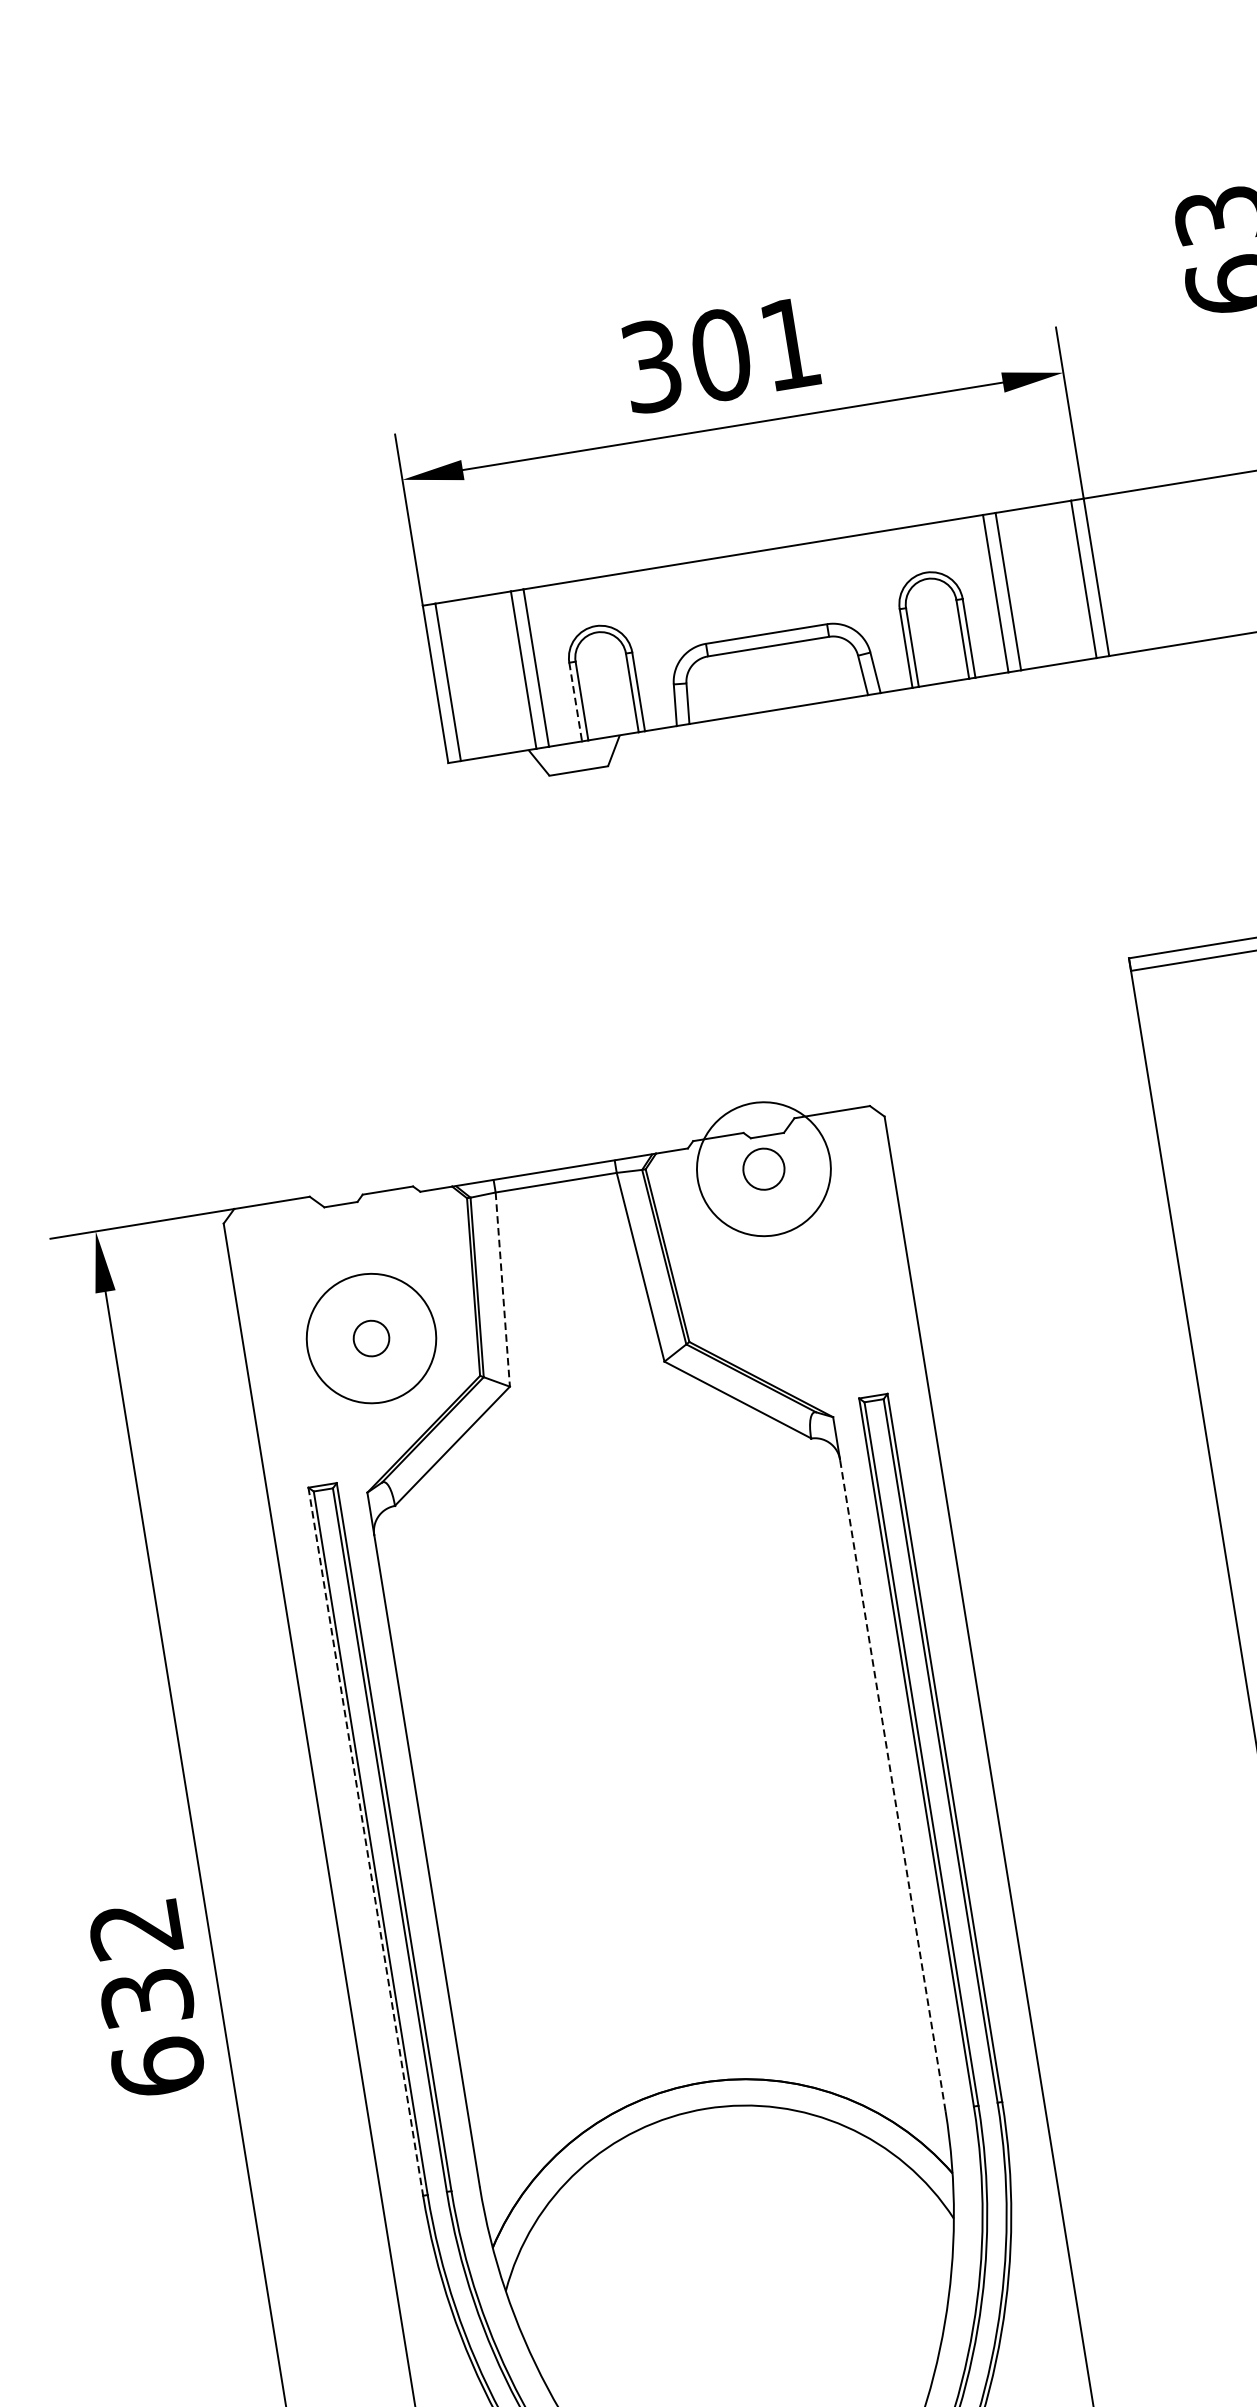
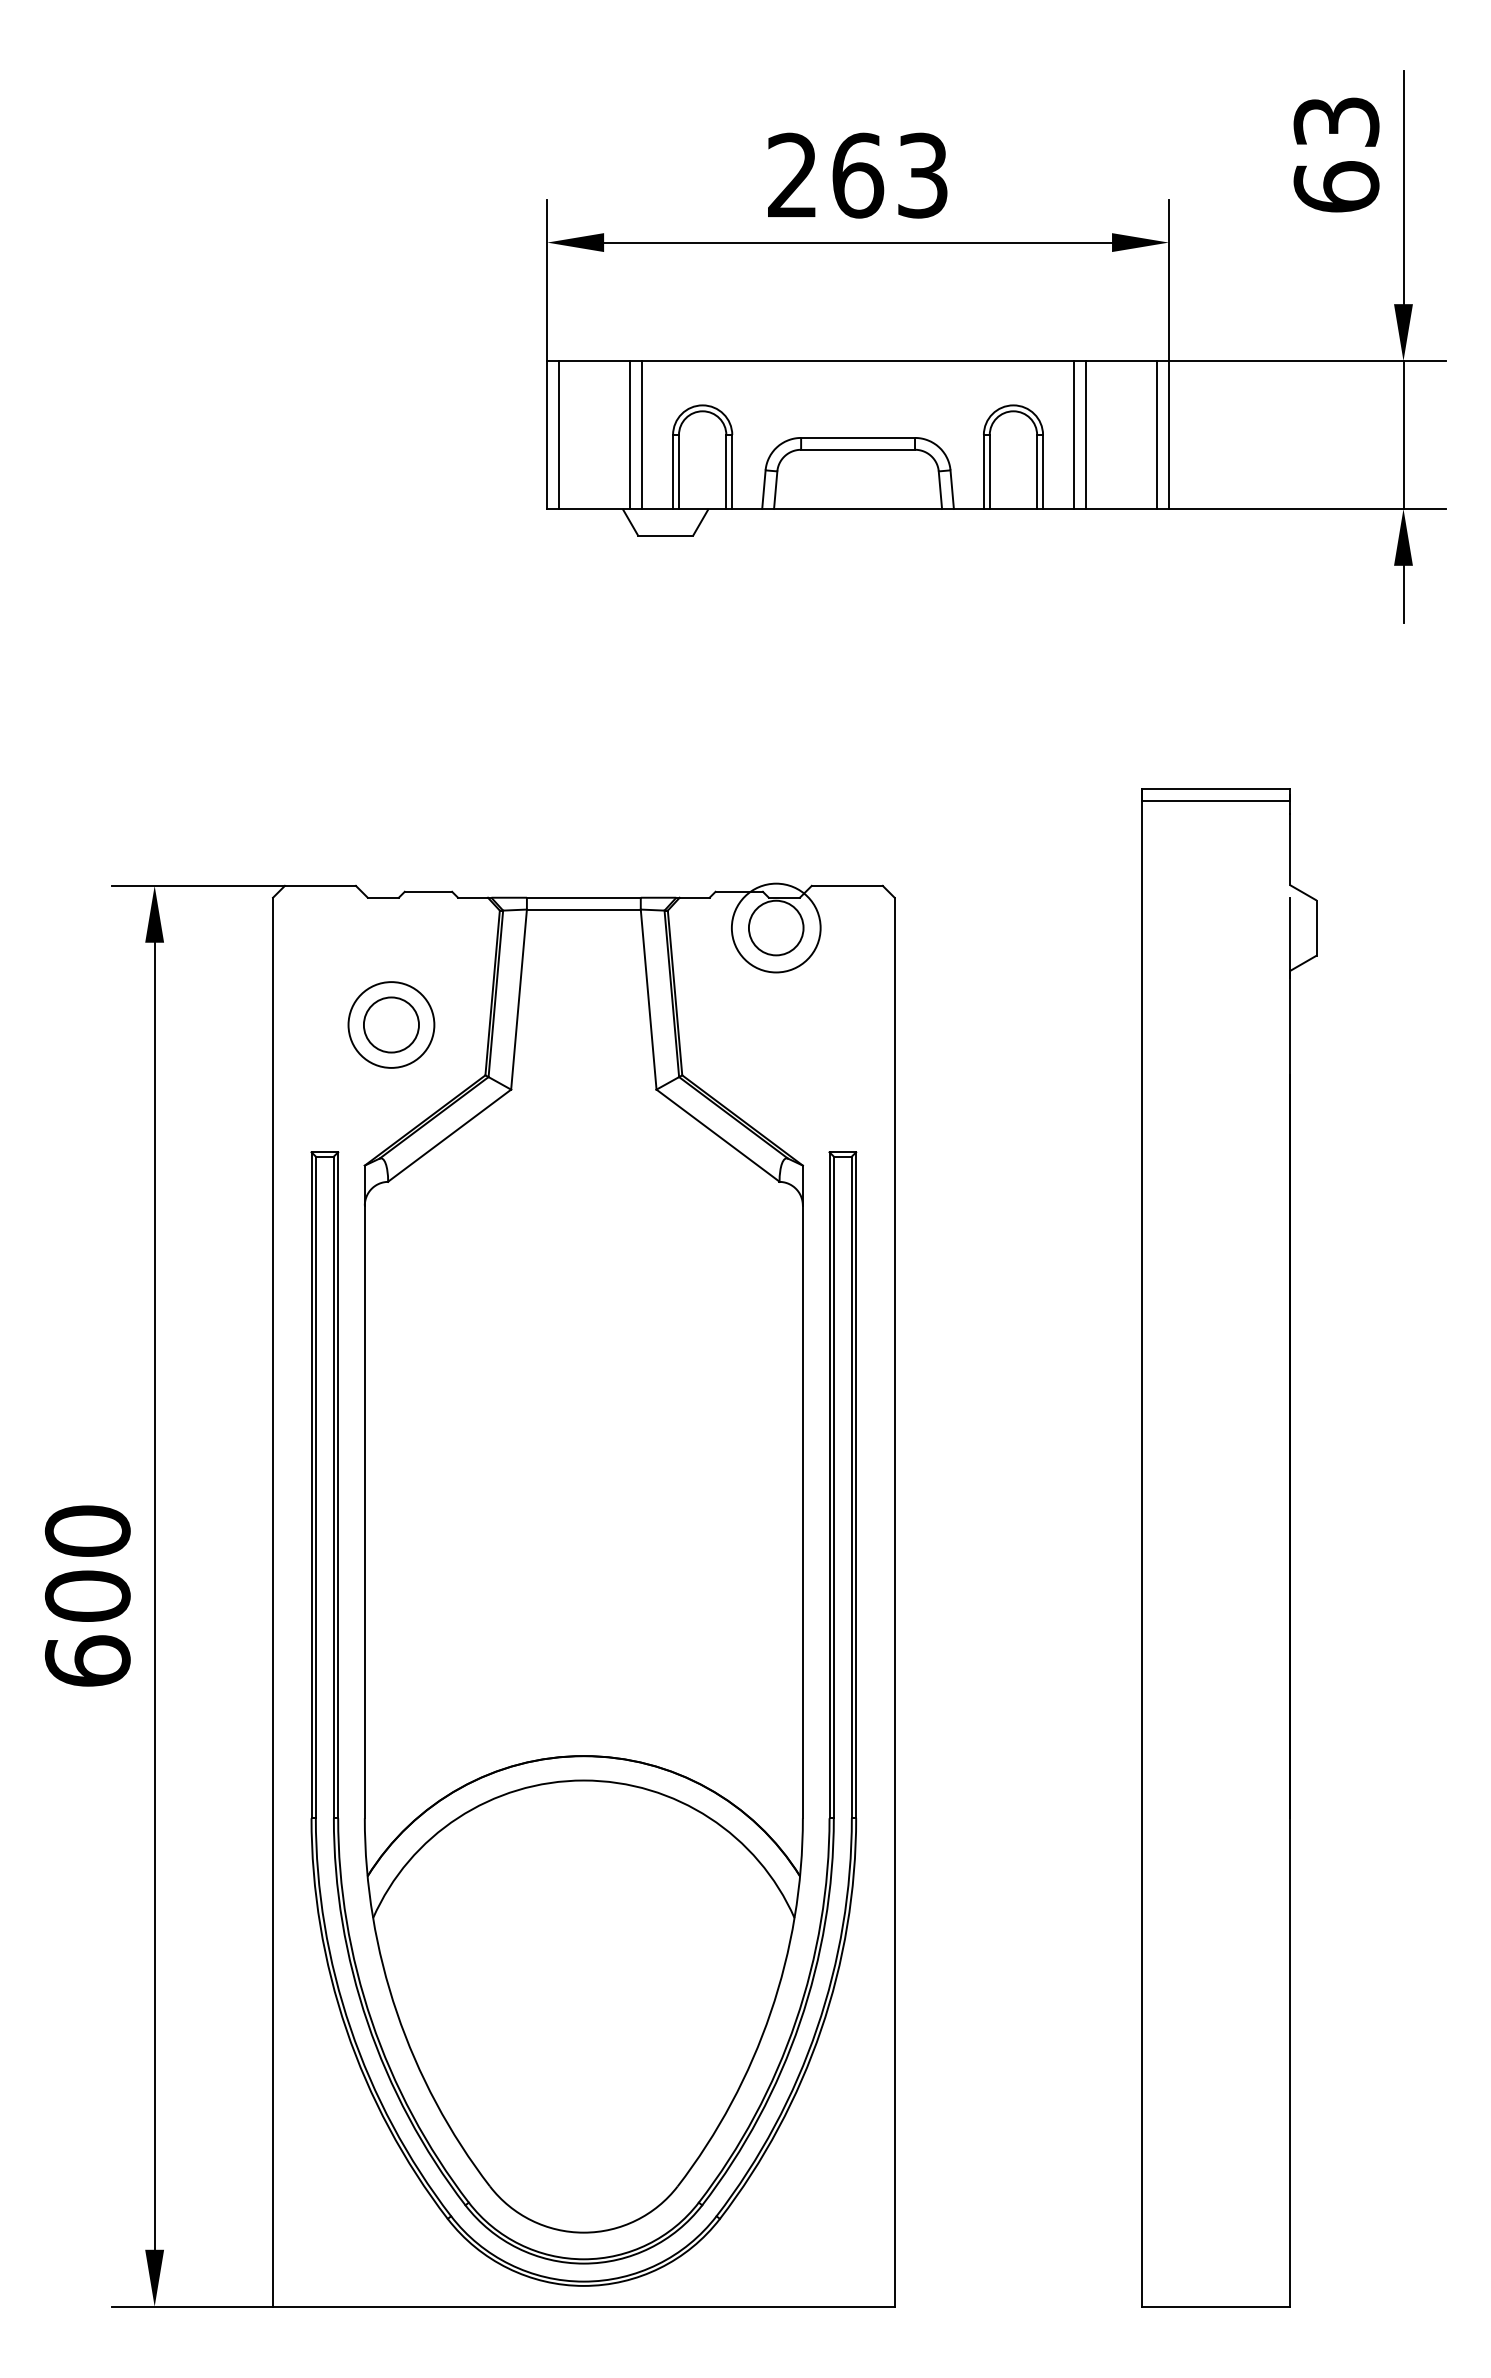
text: (720, 355) -> (857, 175), 301 -> 263
line: (576, 701) -> (673, 471), dashed -> solid
circle: (763, 1168) -> (775, 927), size x0.71
circle: (763, 1168) -> (775, 927), size x1.43
line: (503, 1290) -> (519, 1000), dashed -> solid
circle: (371, 1338) -> (391, 1024), size x0.71
circle: (371, 1338) -> (391, 1024), size x1.67
line: (892, 1785) -> (802, 1511), dashed -> solid
line: (365, 1841) -> (311, 1485), dashed -> solid
text: (141, 1963) -> (87, 1563), 632 -> 600

